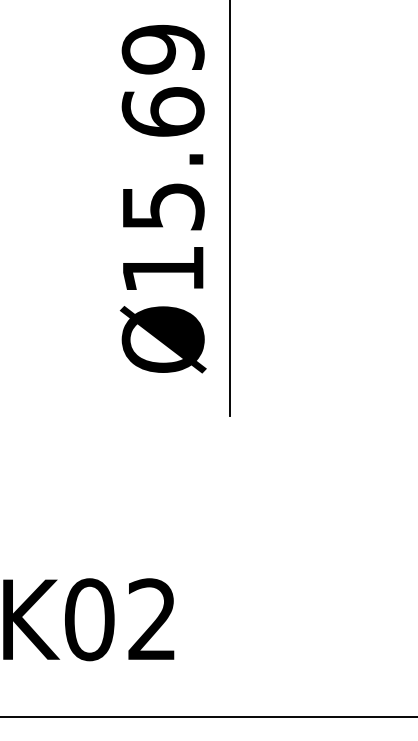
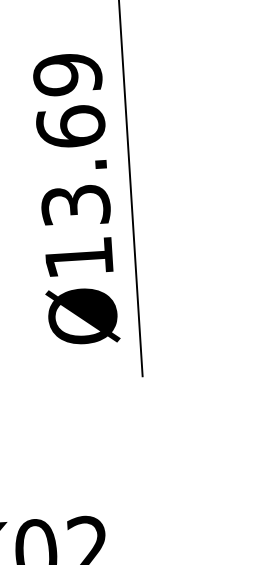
text: (162, 206) -> (75, 205), Ø15.69 -> Ø13.69

